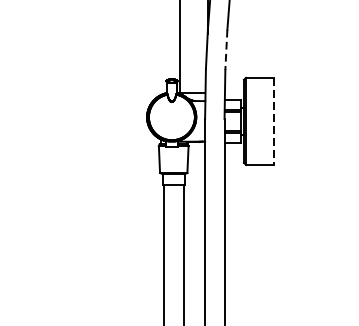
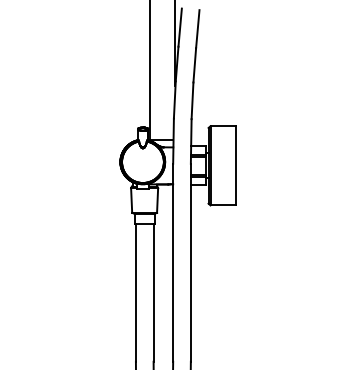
line: (226, 50) -> (192, 101), dashed -> solid
line: (273, 121) -> (235, 165), dashed -> solid

